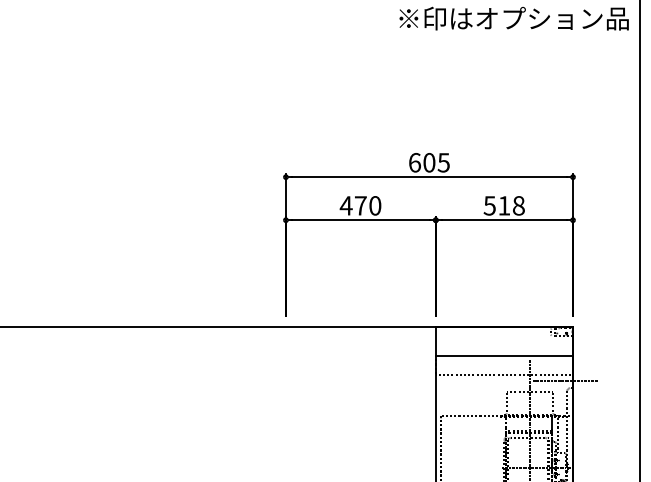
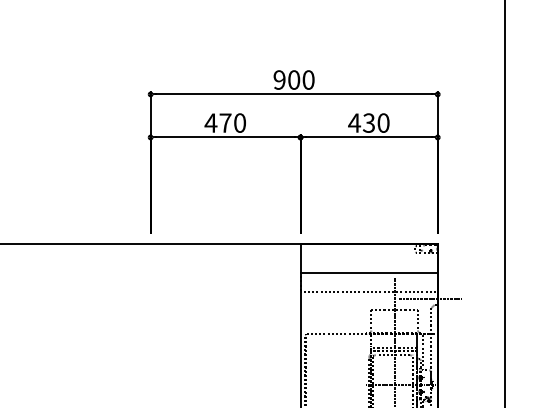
text: (429, 162) -> (294, 79), 605 -> 900
text: (503, 205) -> (368, 122), 518 -> 430

